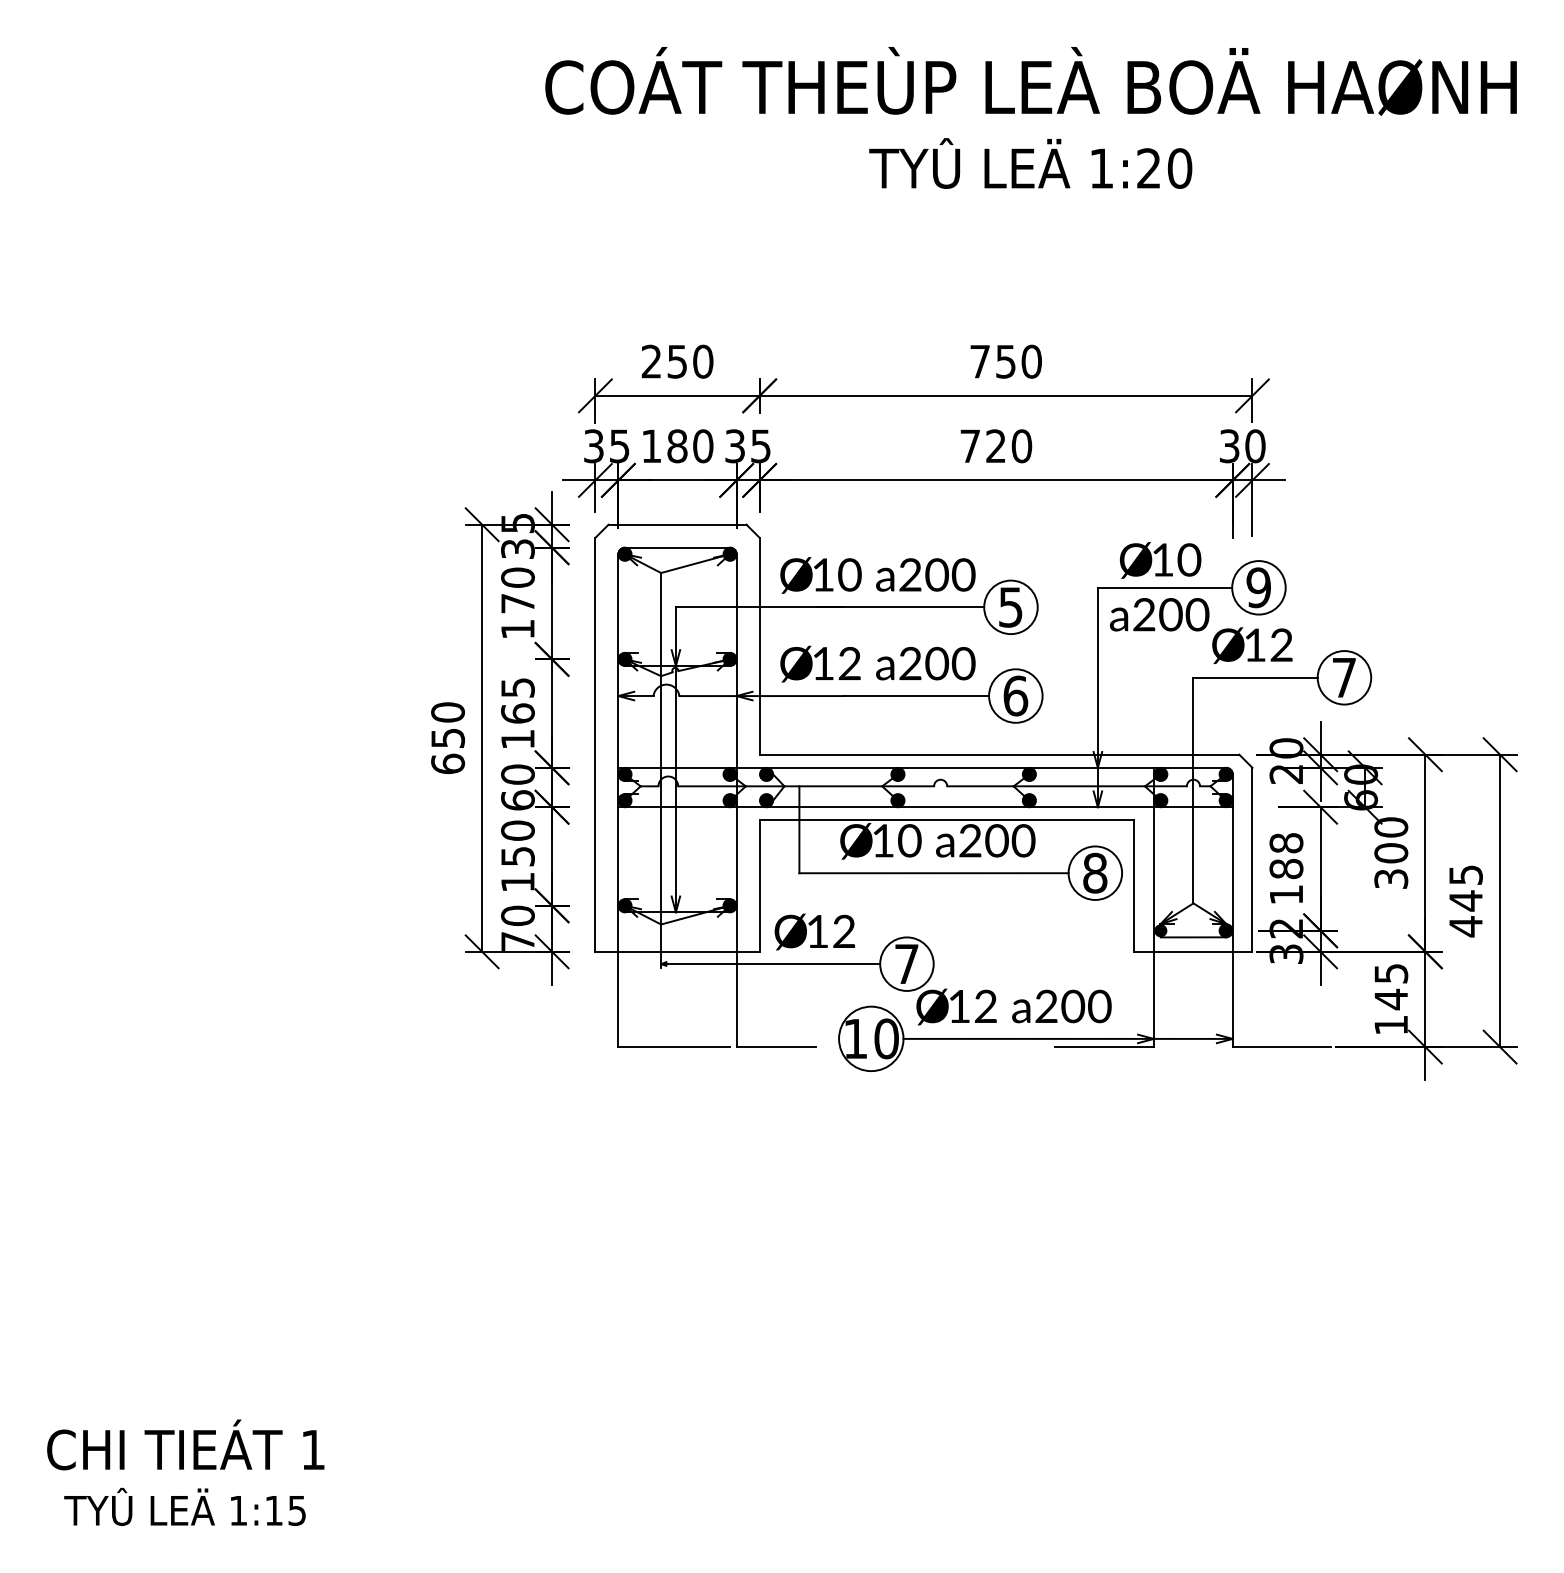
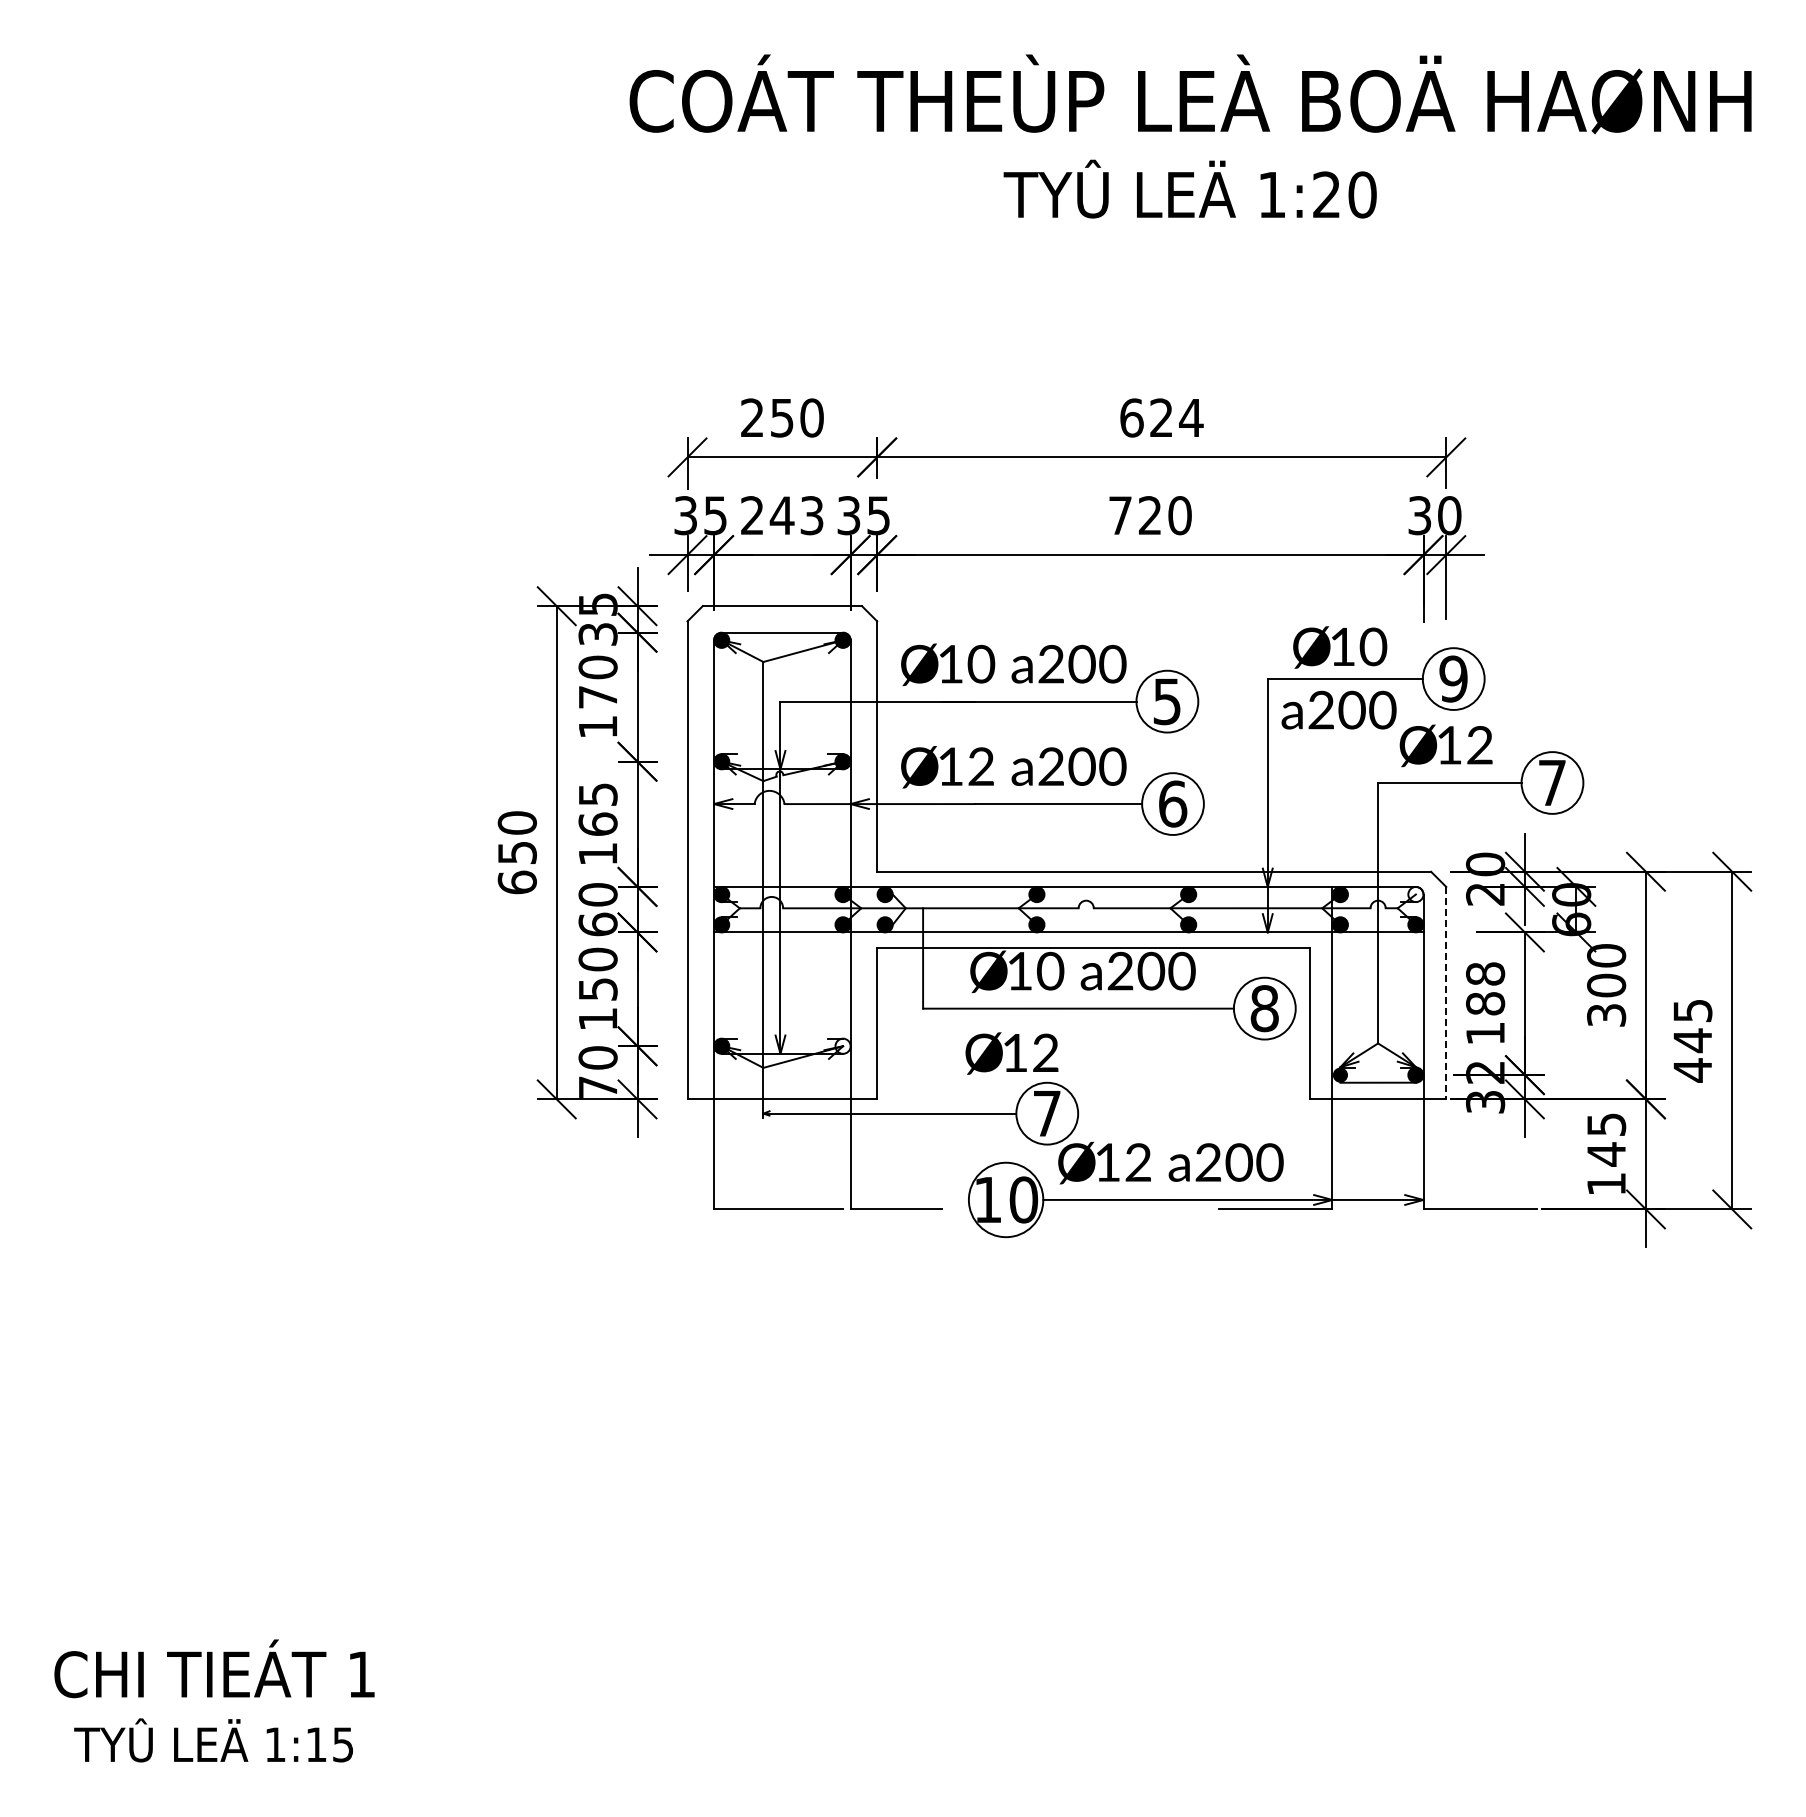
text: (1005, 361) -> (1161, 417), 750 -> 624
text: (677, 446) -> (782, 515), 180 -> 243
fill: (1225, 774) -> (1415, 894), removed
line: (1252, 860) -> (1446, 993), solid -> dashed
fill: (729, 905) -> (842, 1045), removed
text: (814, 931) -> (1011, 1053), moved

